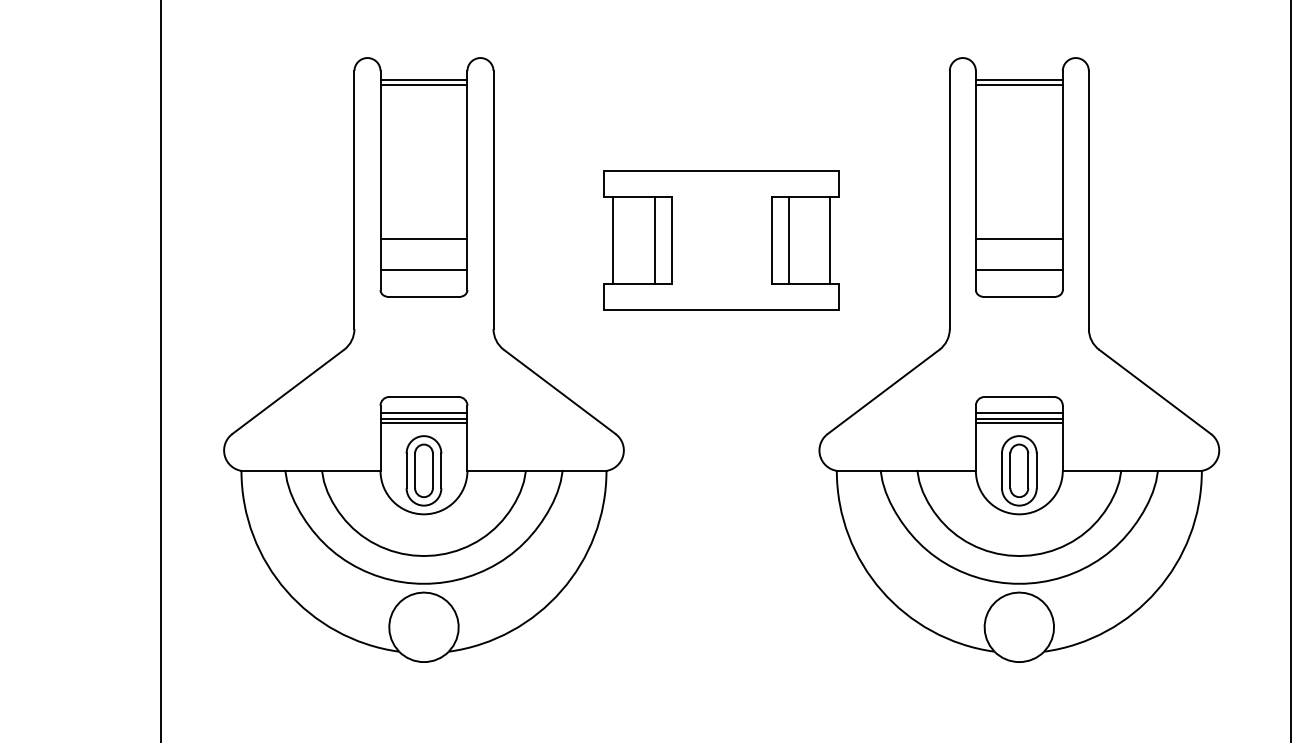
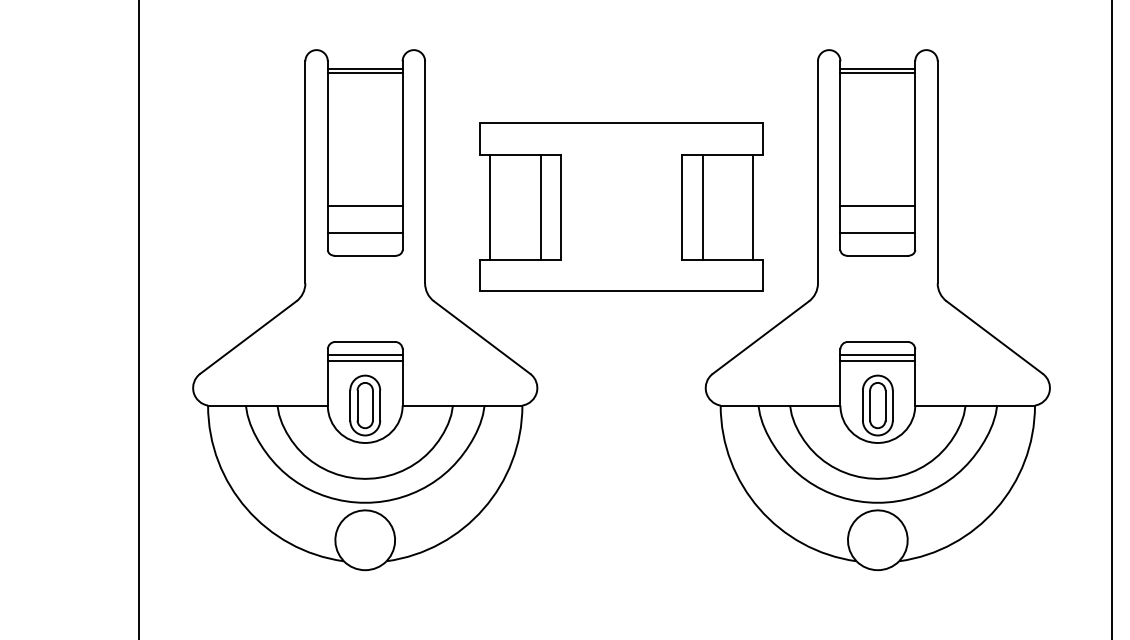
part: (721, 240) -> (621, 207), size x1.4
line: (423, 423) -> (364, 364), removed
line: (1018, 423) -> (877, 364), removed

